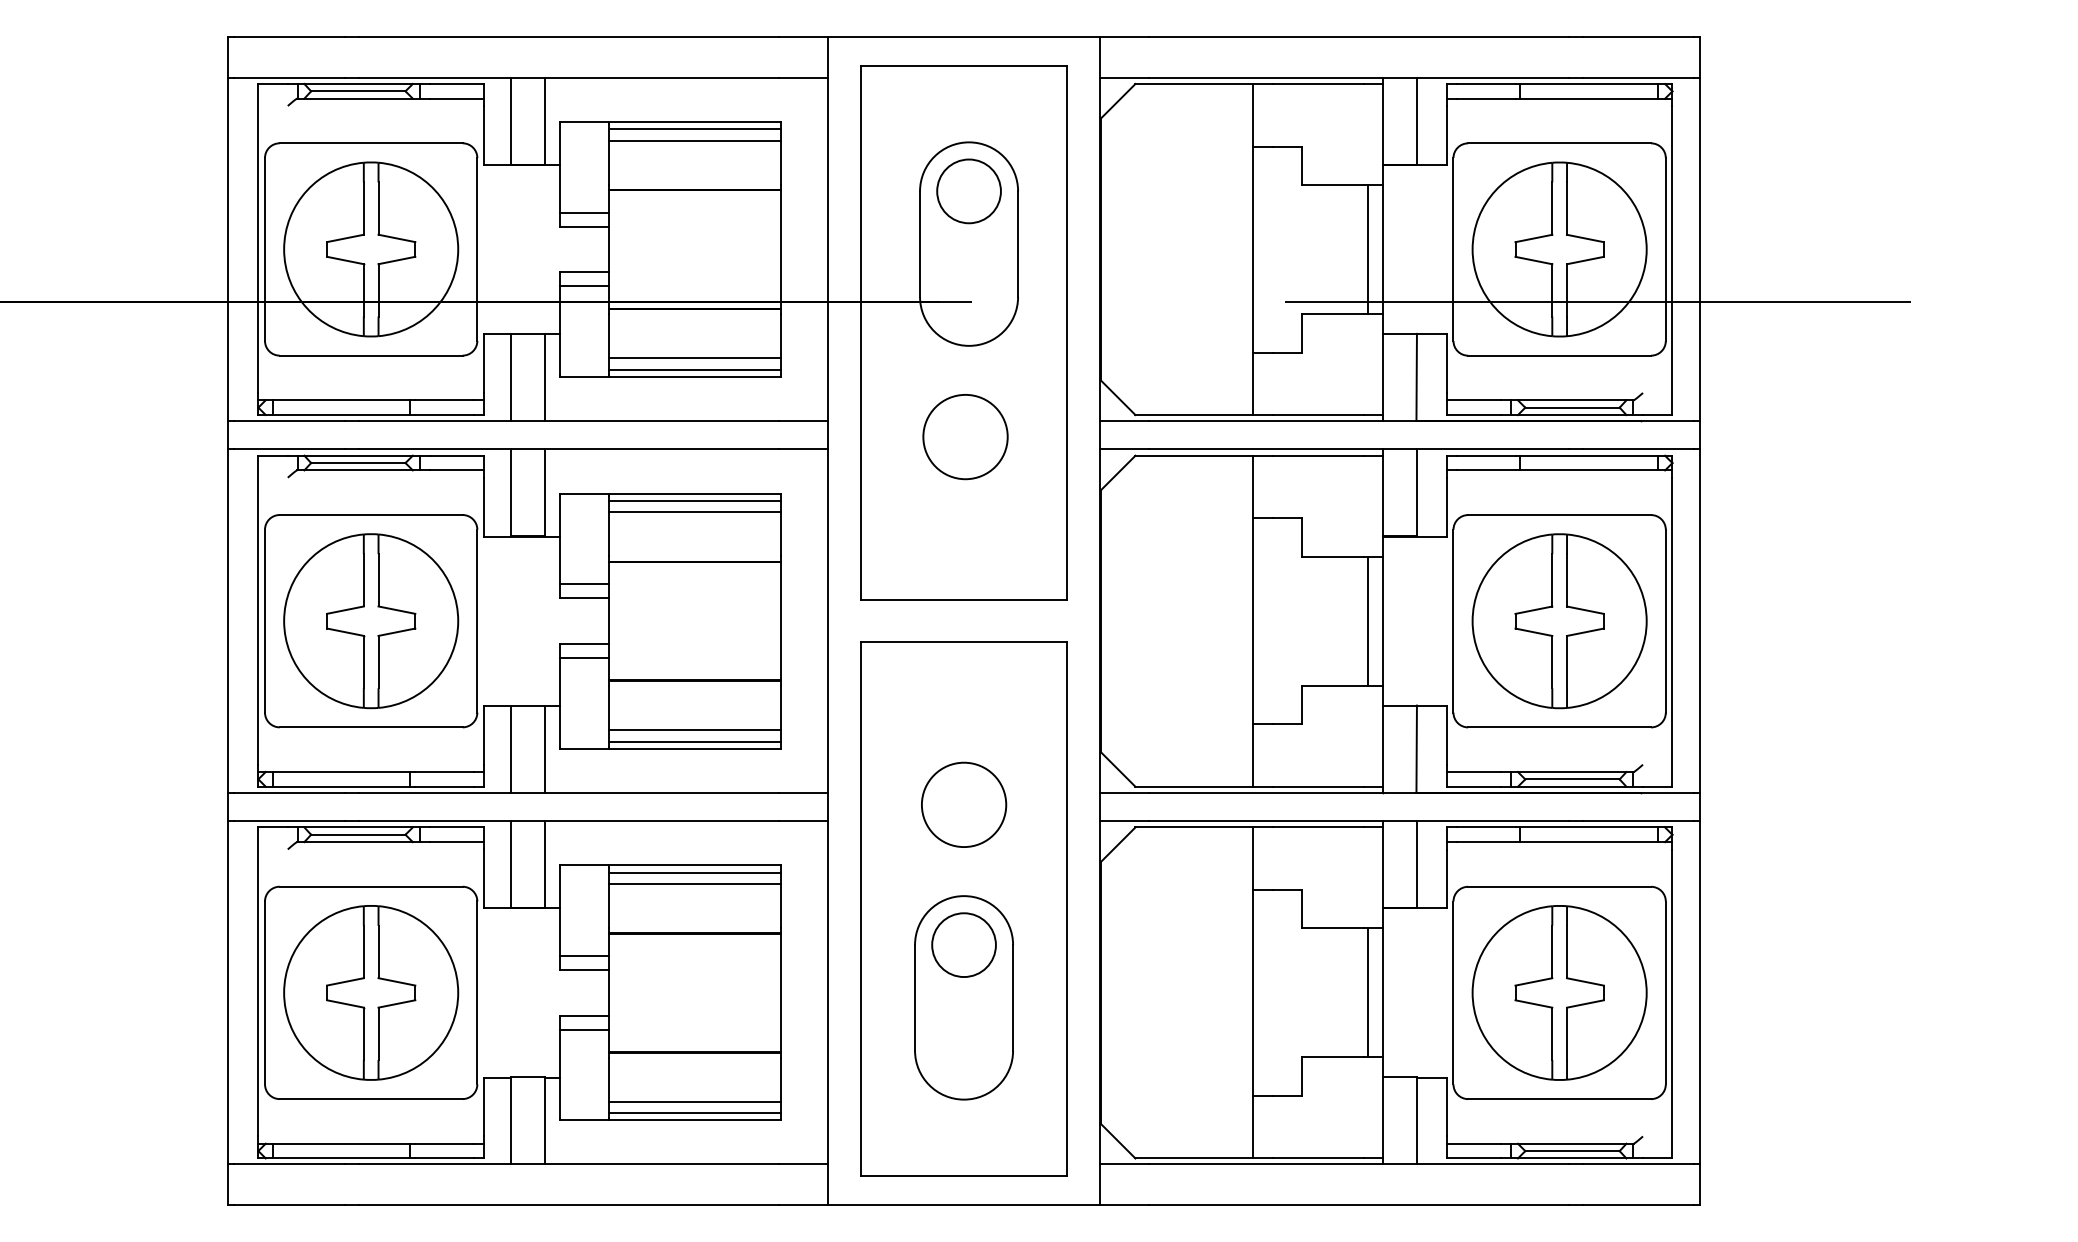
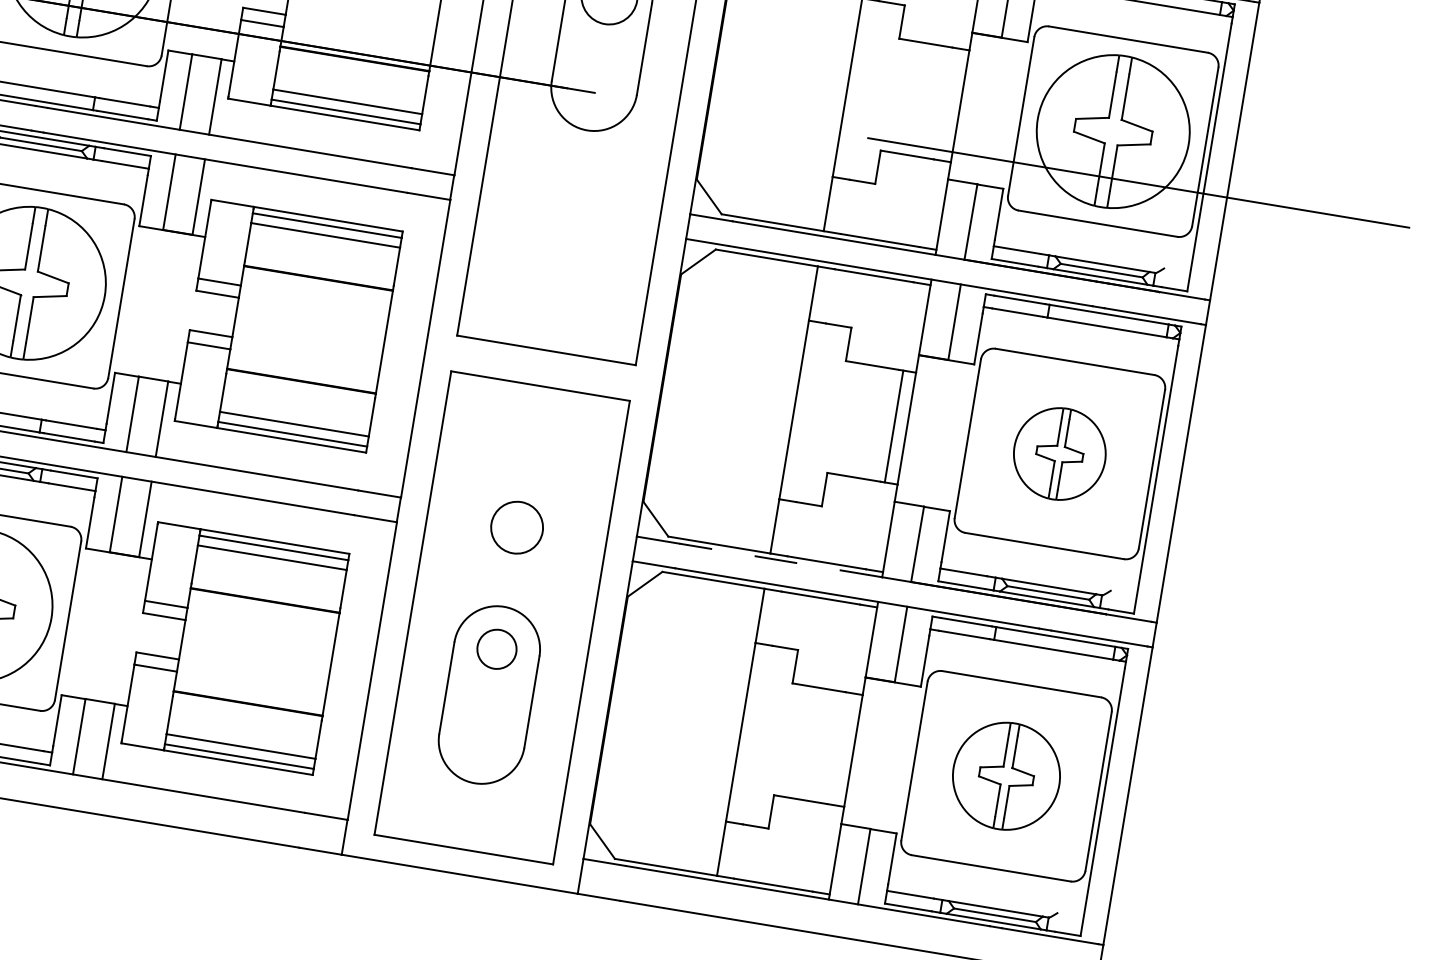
line: (1368, 249) -> (947, 104), removed
circle: (965, 437) -> (571, 209), removed
part: (1559, 621) -> (1059, 454), size x0.6
line: (1266, 792) -> (781, 560), solid -> dashed
circle: (963, 804) -> (516, 527), size x0.7
circle: (963, 945) -> (496, 649), size x0.7
line: (1368, 992) -> (840, 748), removed
part: (1559, 992) -> (1006, 775), size x0.7

